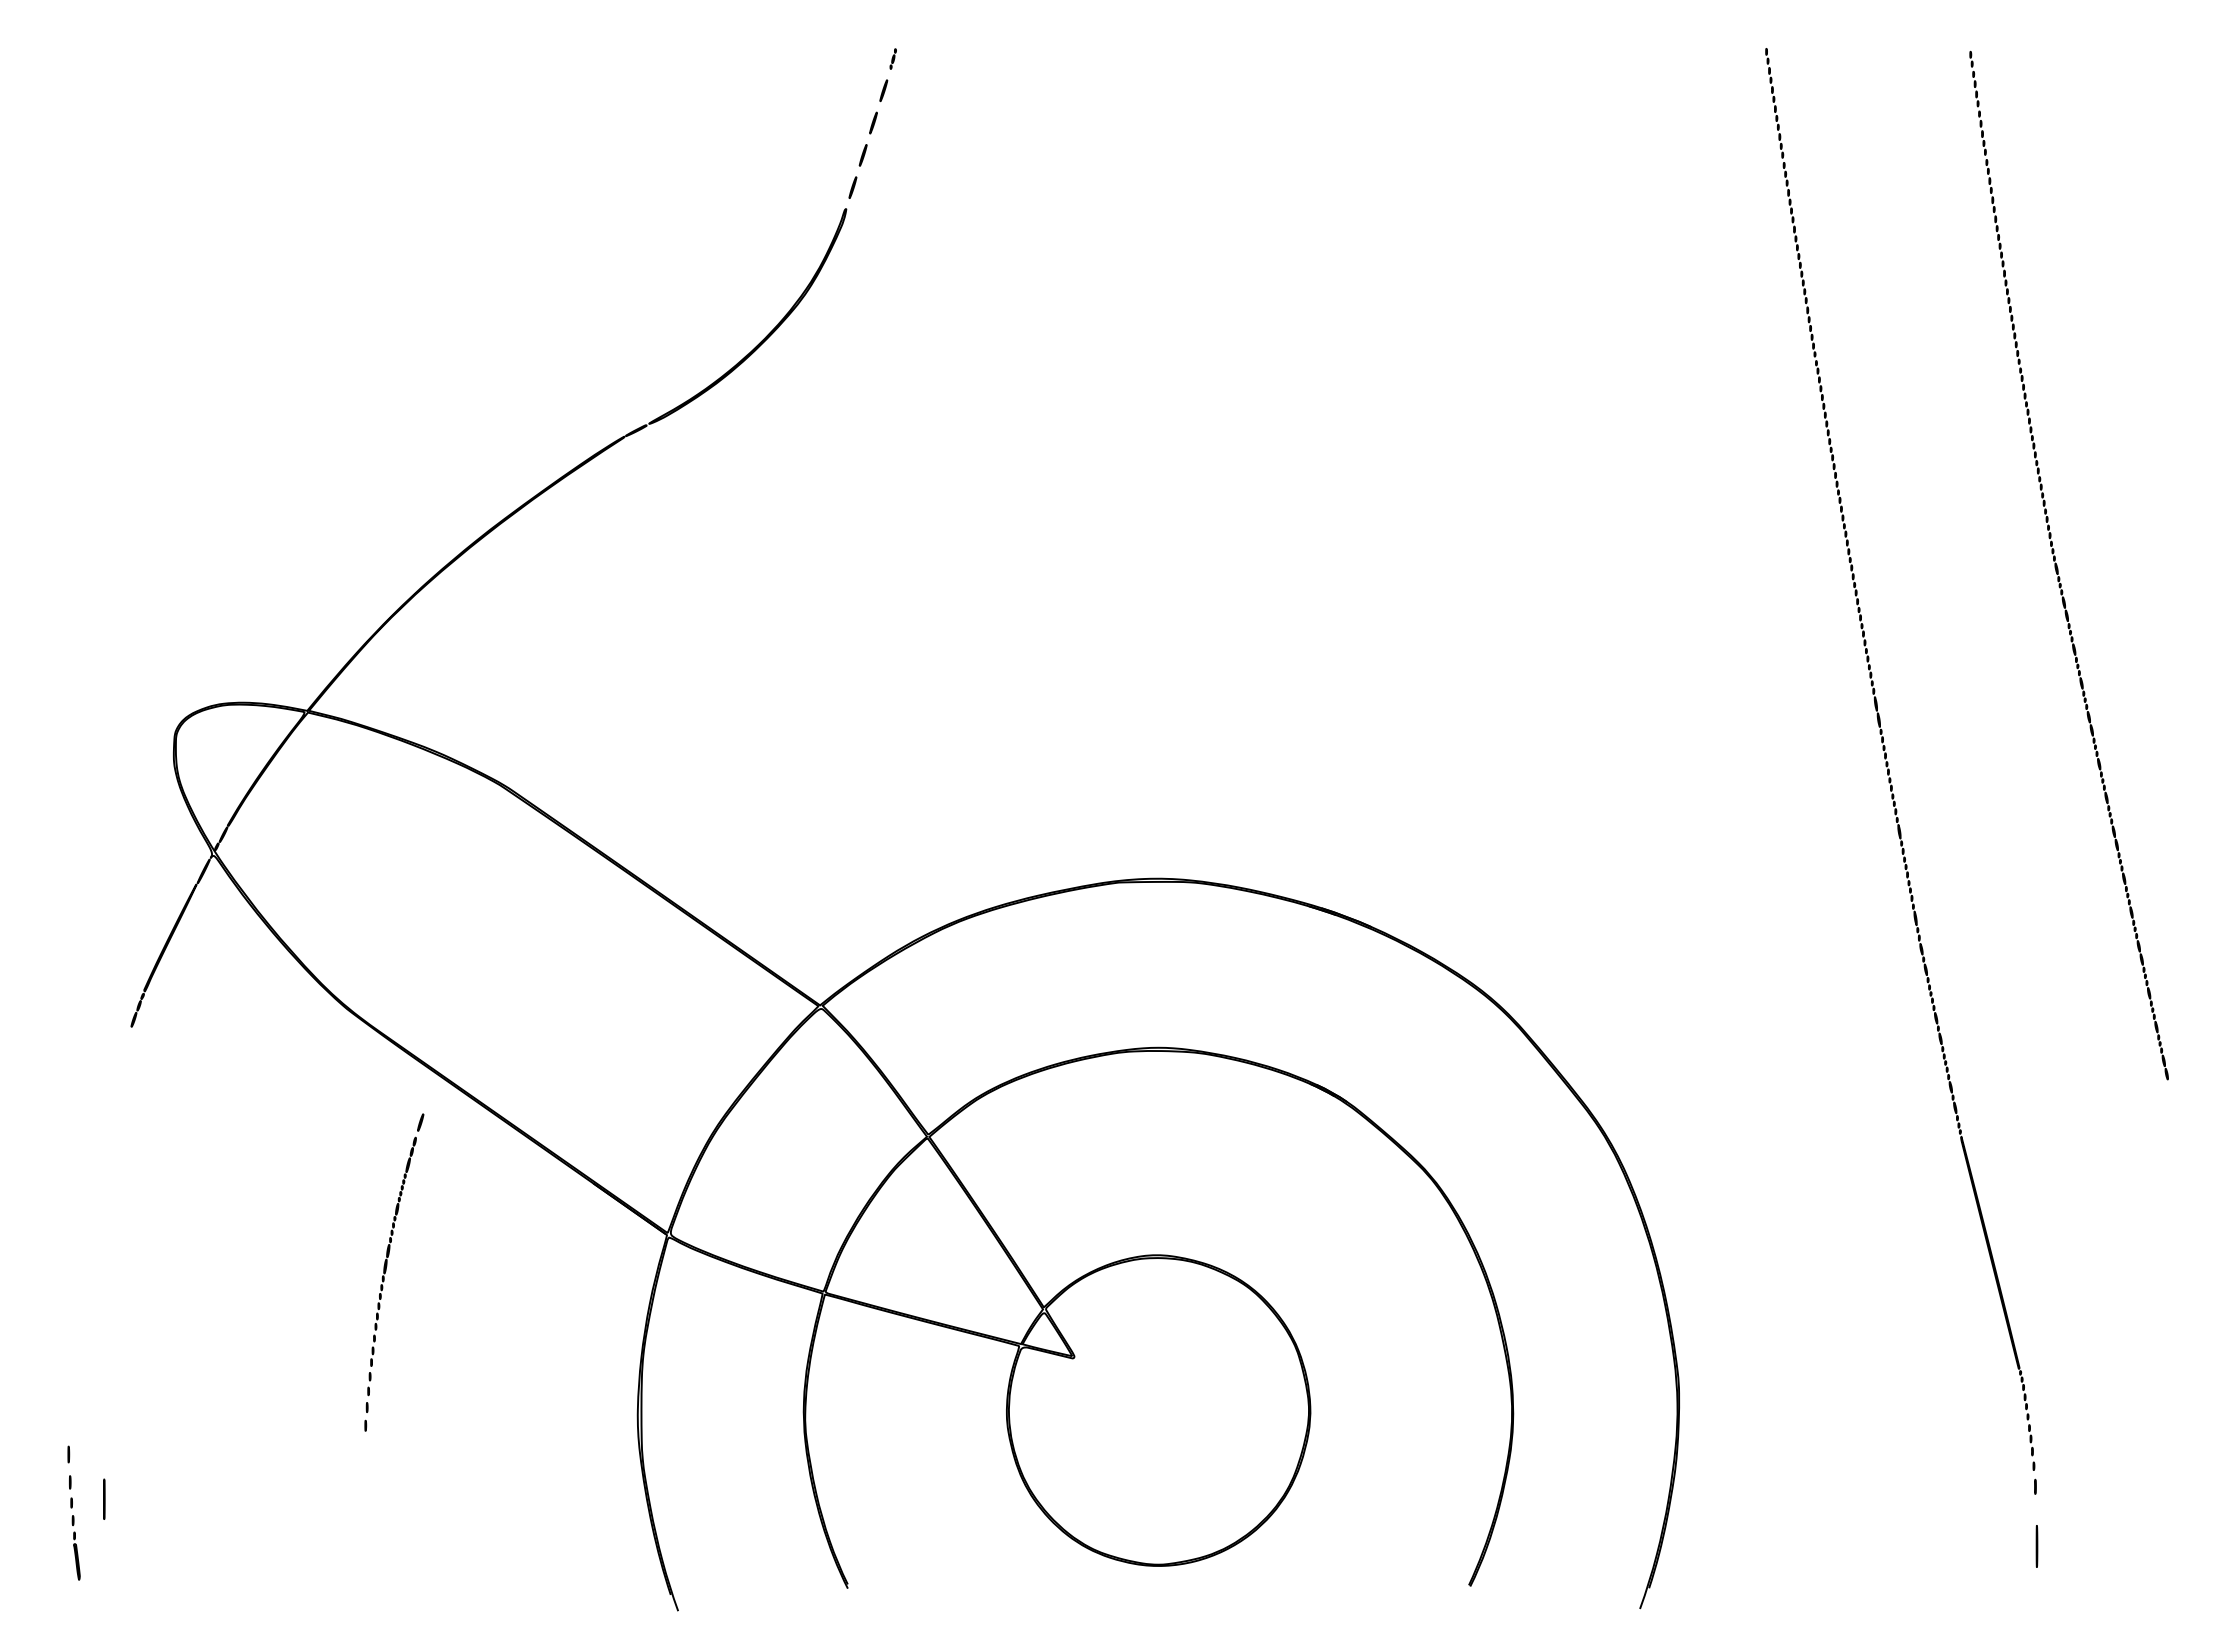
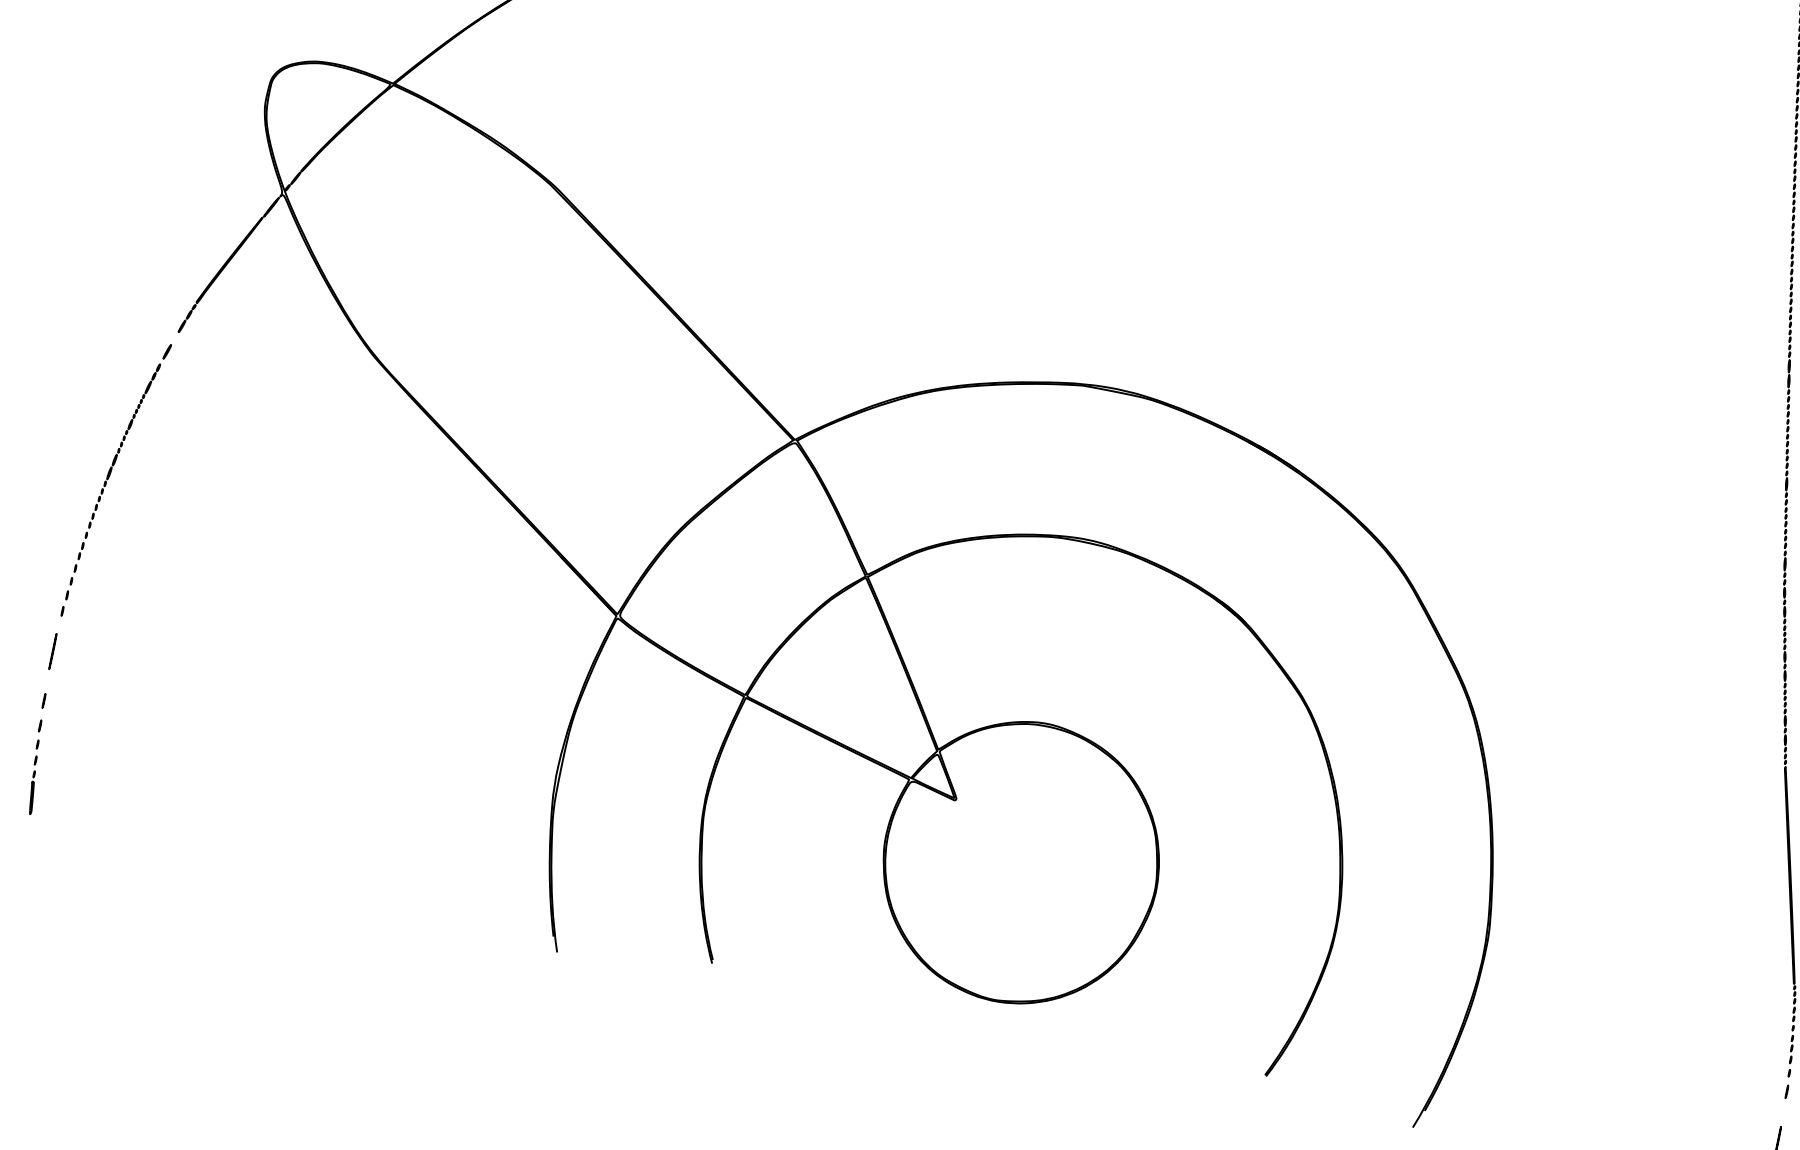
part: (386, 1271) -> (109, 477), moved
line: (104, 1498) -> (53, 650), moved

